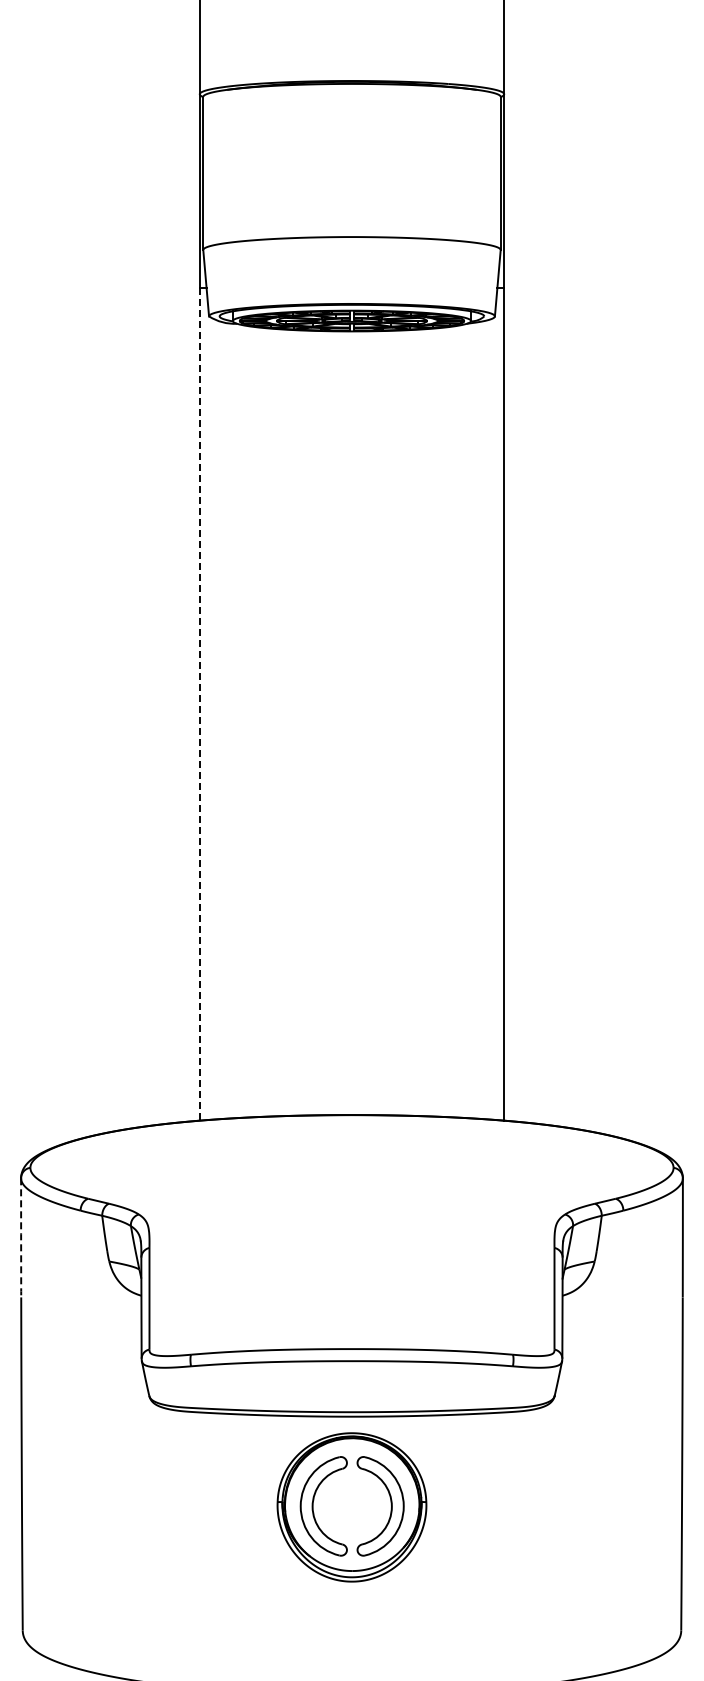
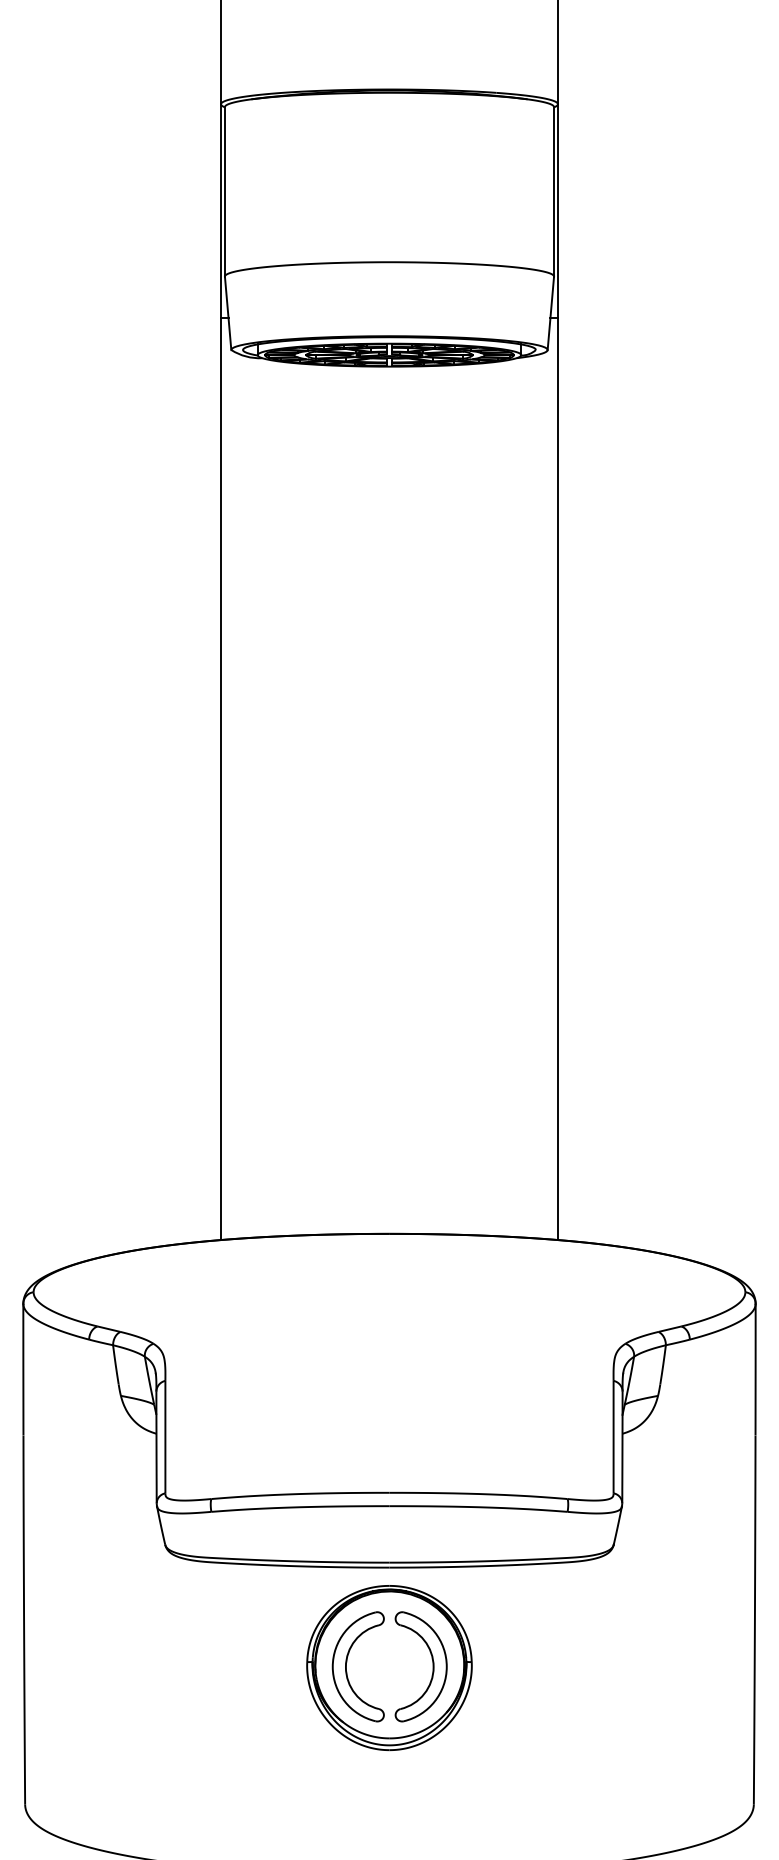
line: (199, 704) -> (220, 779), dashed -> solid
line: (21, 1237) -> (23, 1369), dashed -> solid

